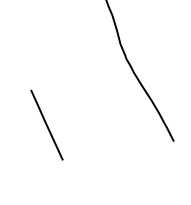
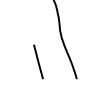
line: (46, 124) -> (38, 61), moved

